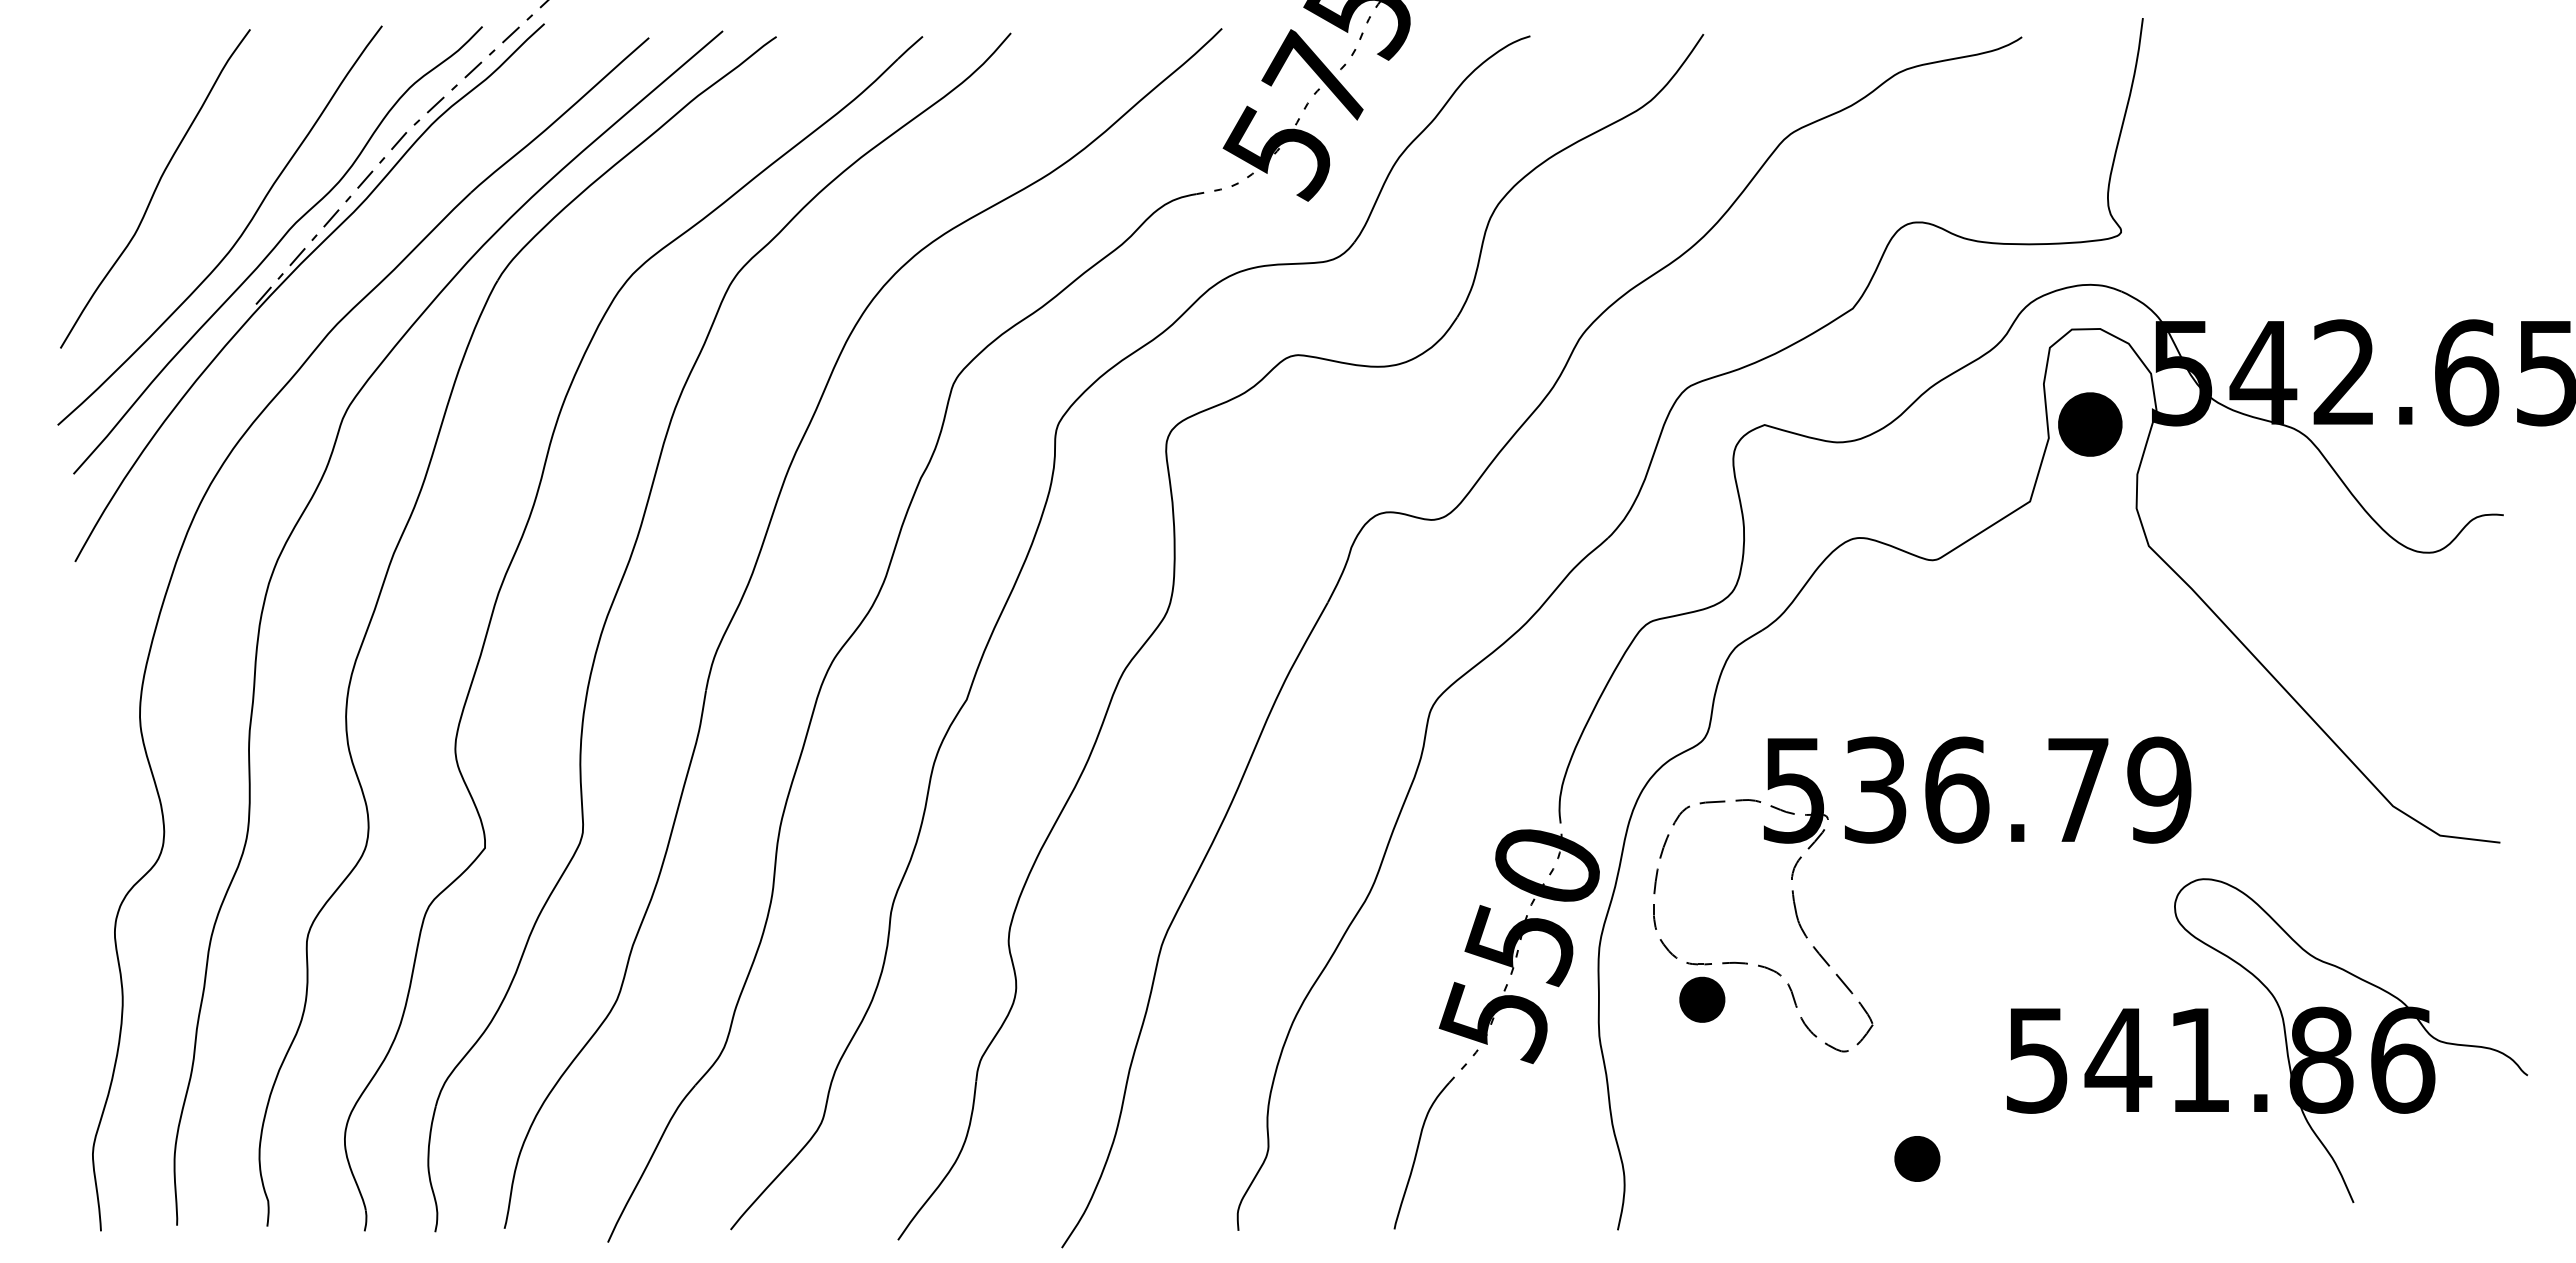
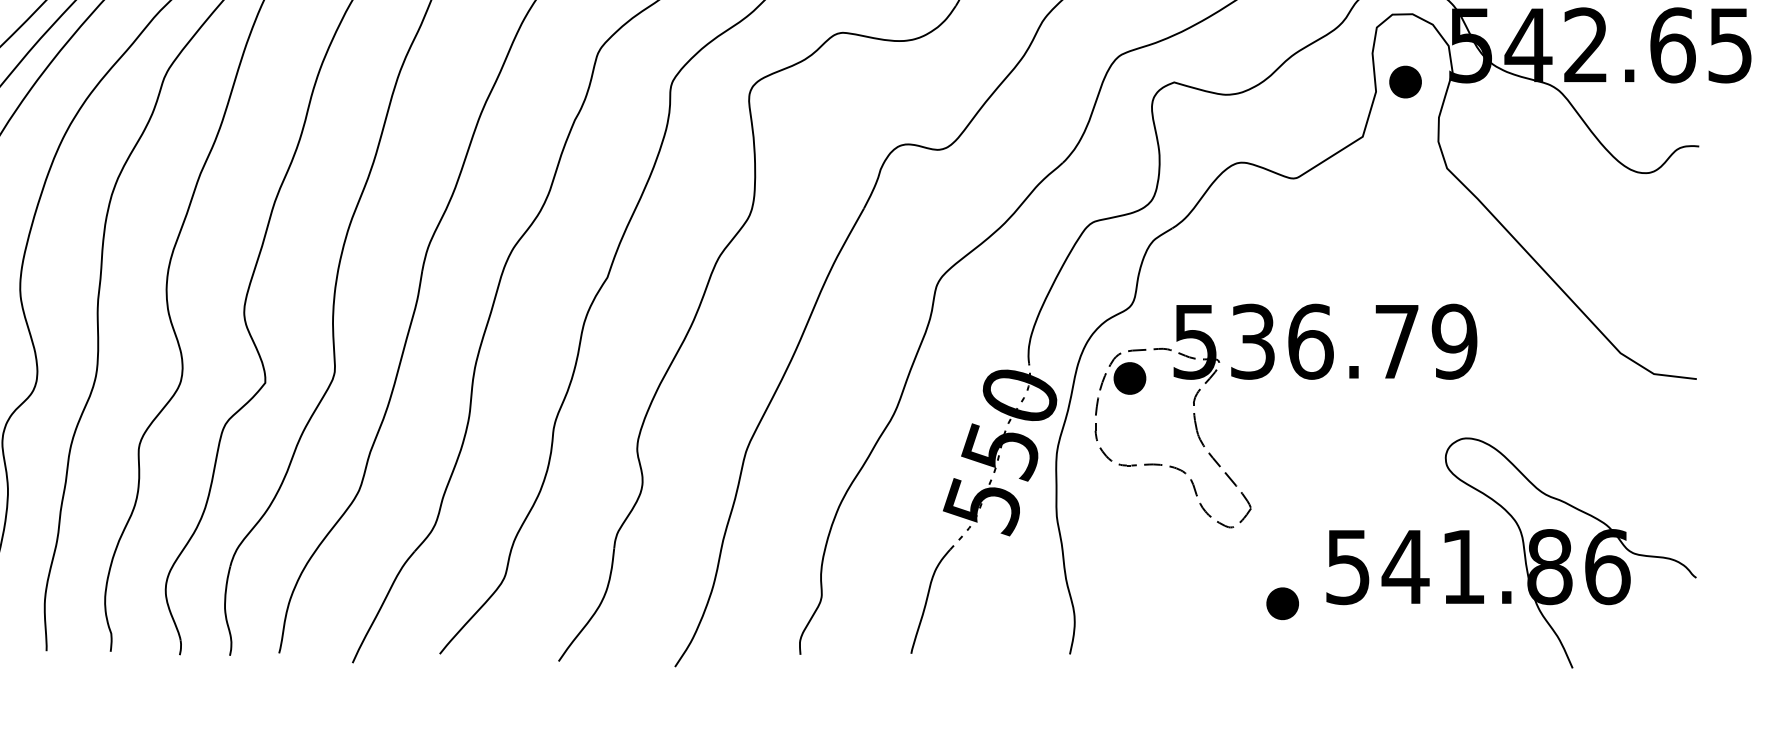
part: (2090, 424) -> (1405, 82), size x0.71
part: (1702, 999) -> (1130, 378), moved
part: (2284, 1038) -> (1523, 551), moved

